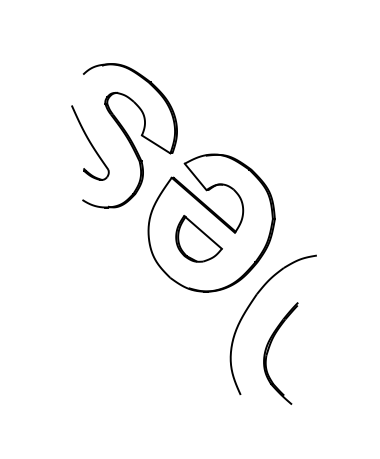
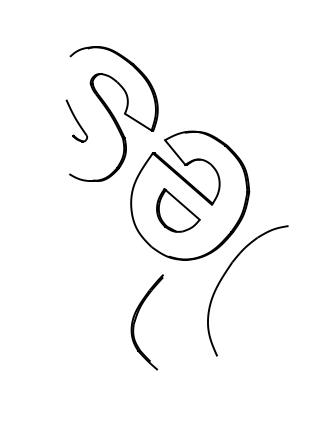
part: (90, 142) -> (76, 120), size x0.6
part: (269, 349) -> (136, 318), moved

